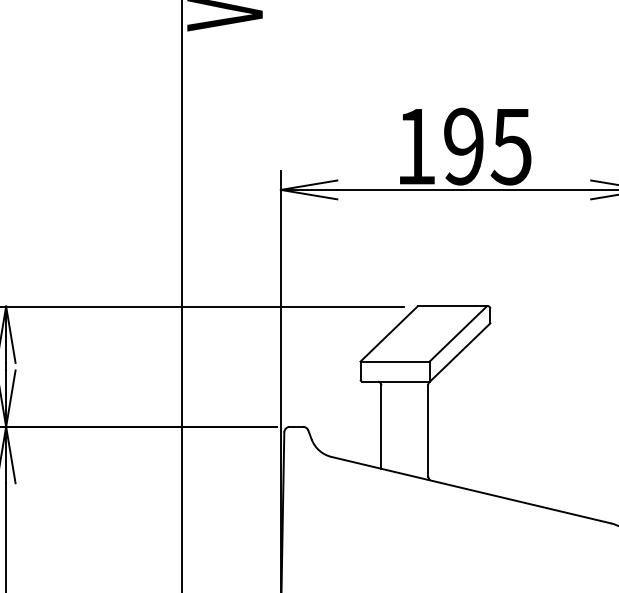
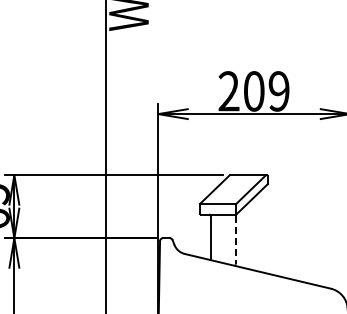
text: (462, 146) -> (253, 91), 195 -> 209
line: (428, 431) -> (235, 240), solid -> dashed

